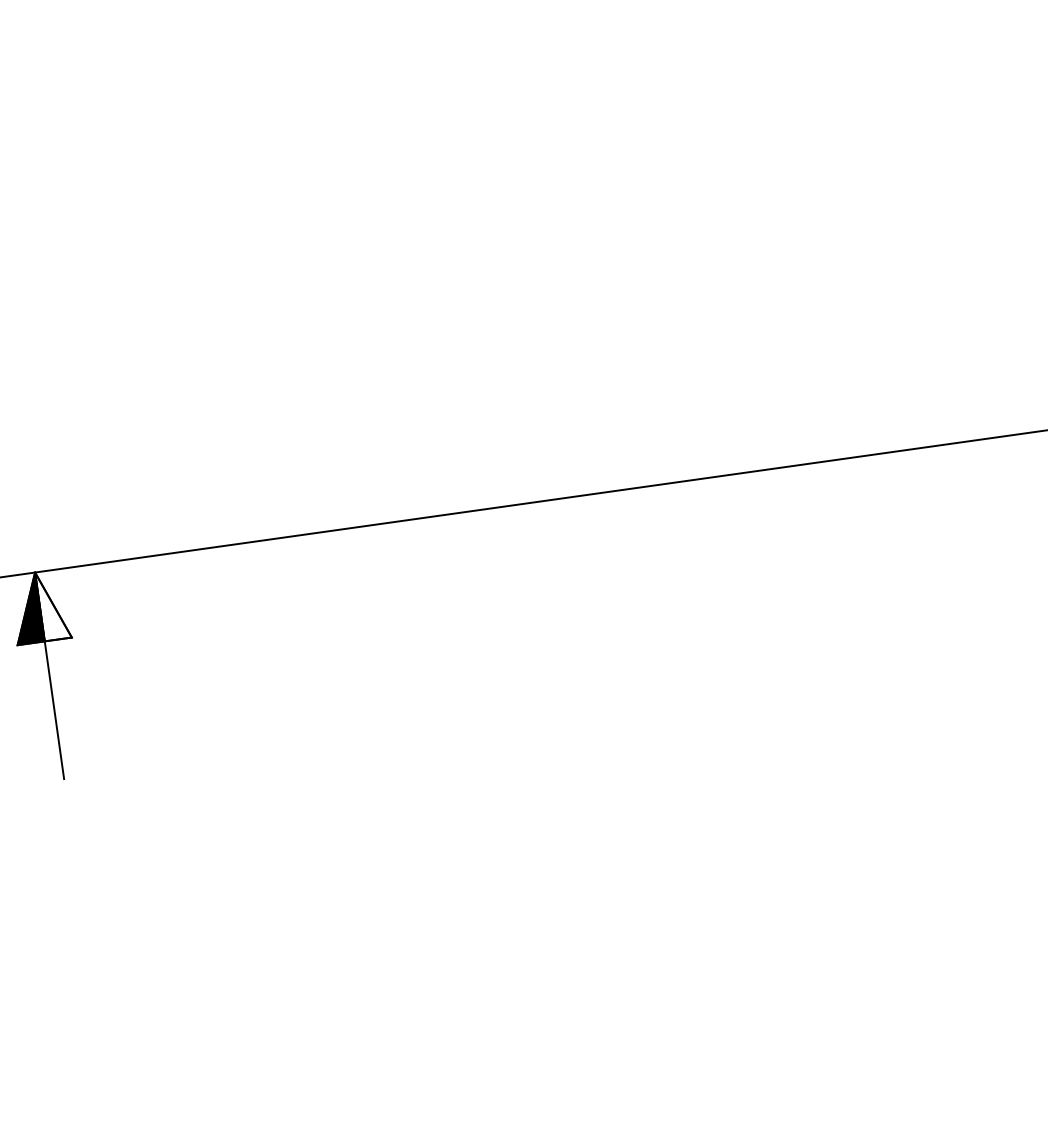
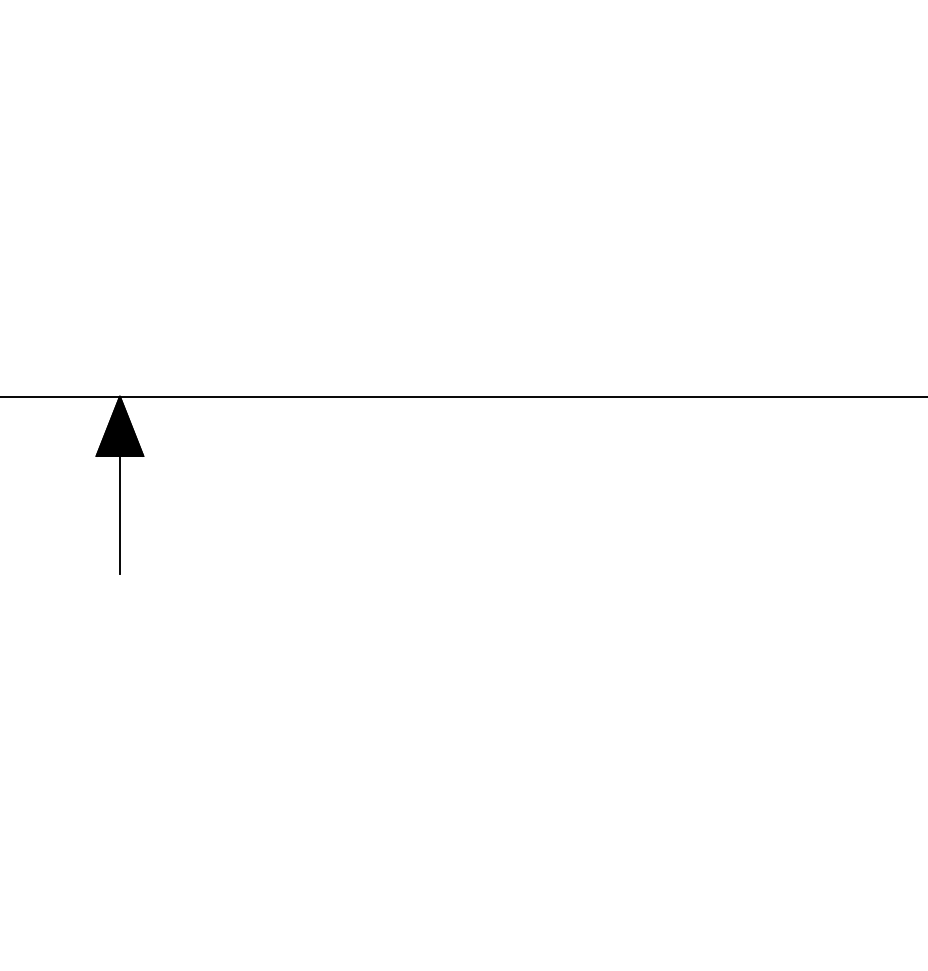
fill: (53, 604) -> (131, 425), added

